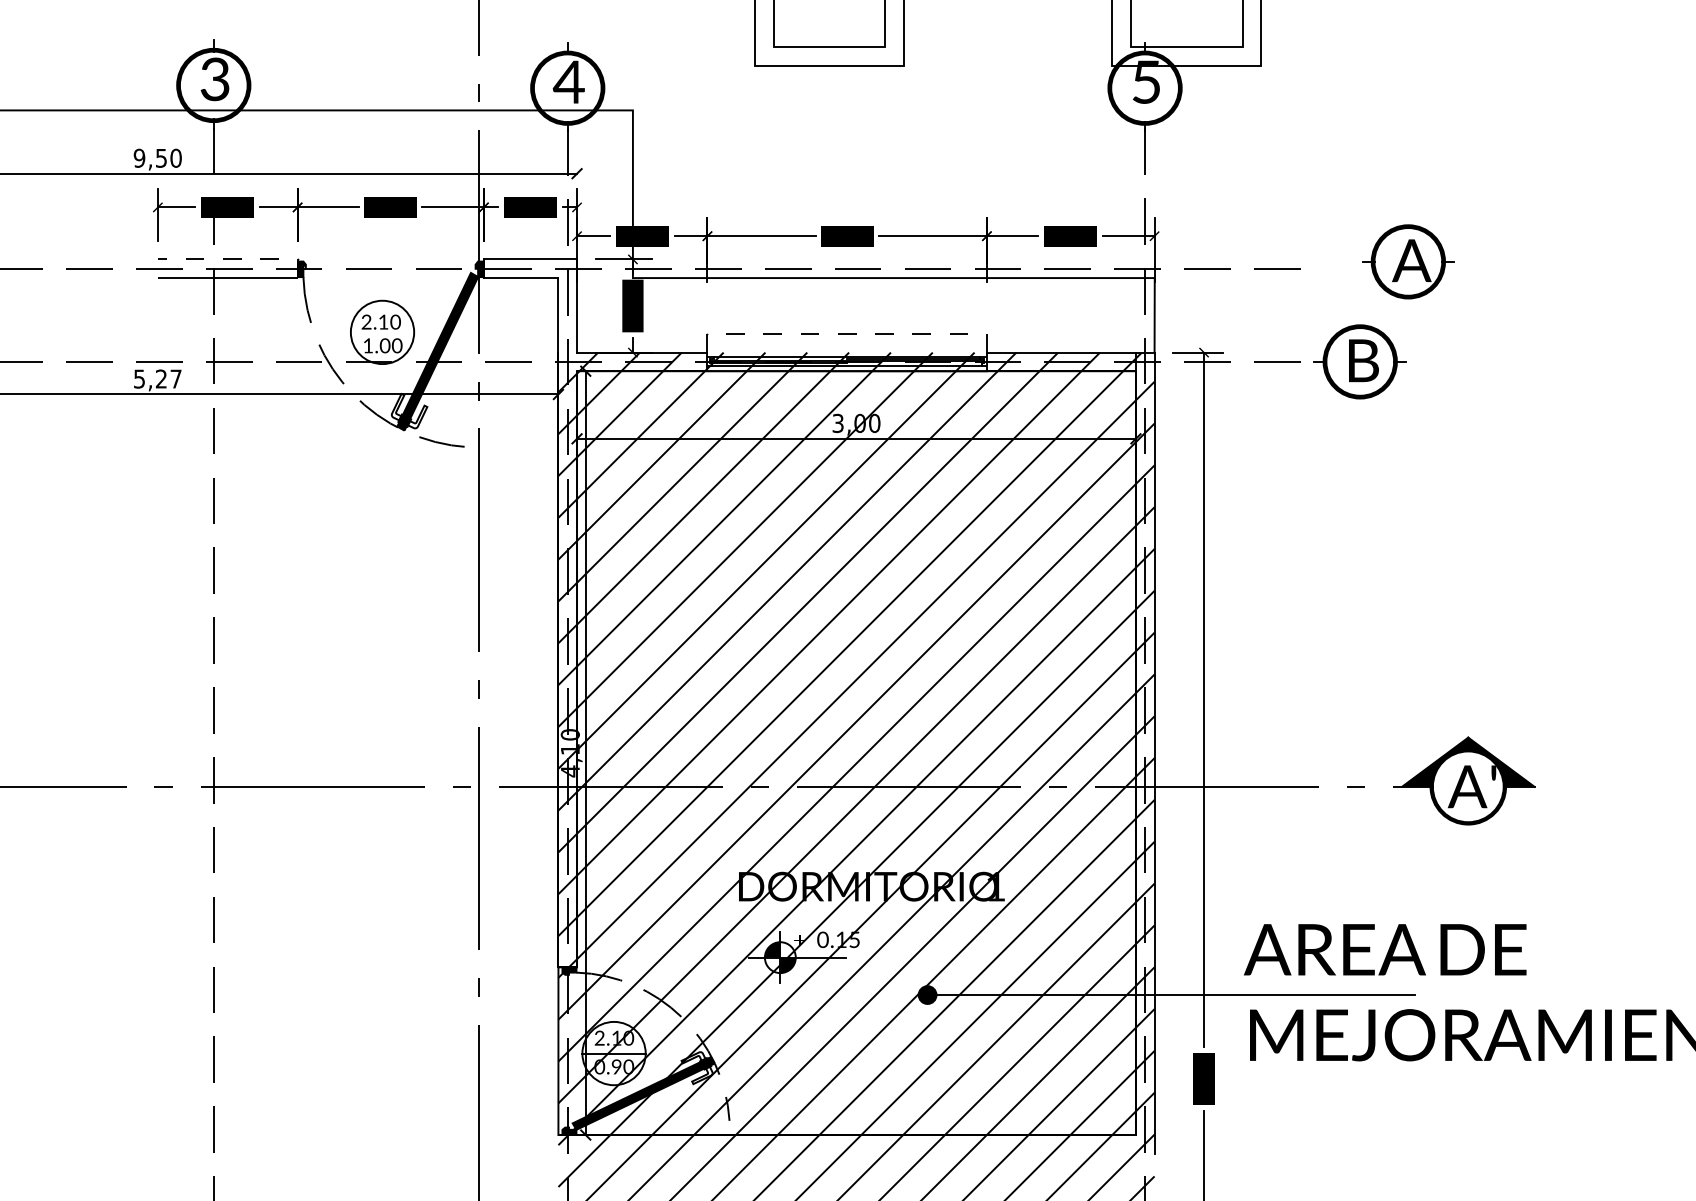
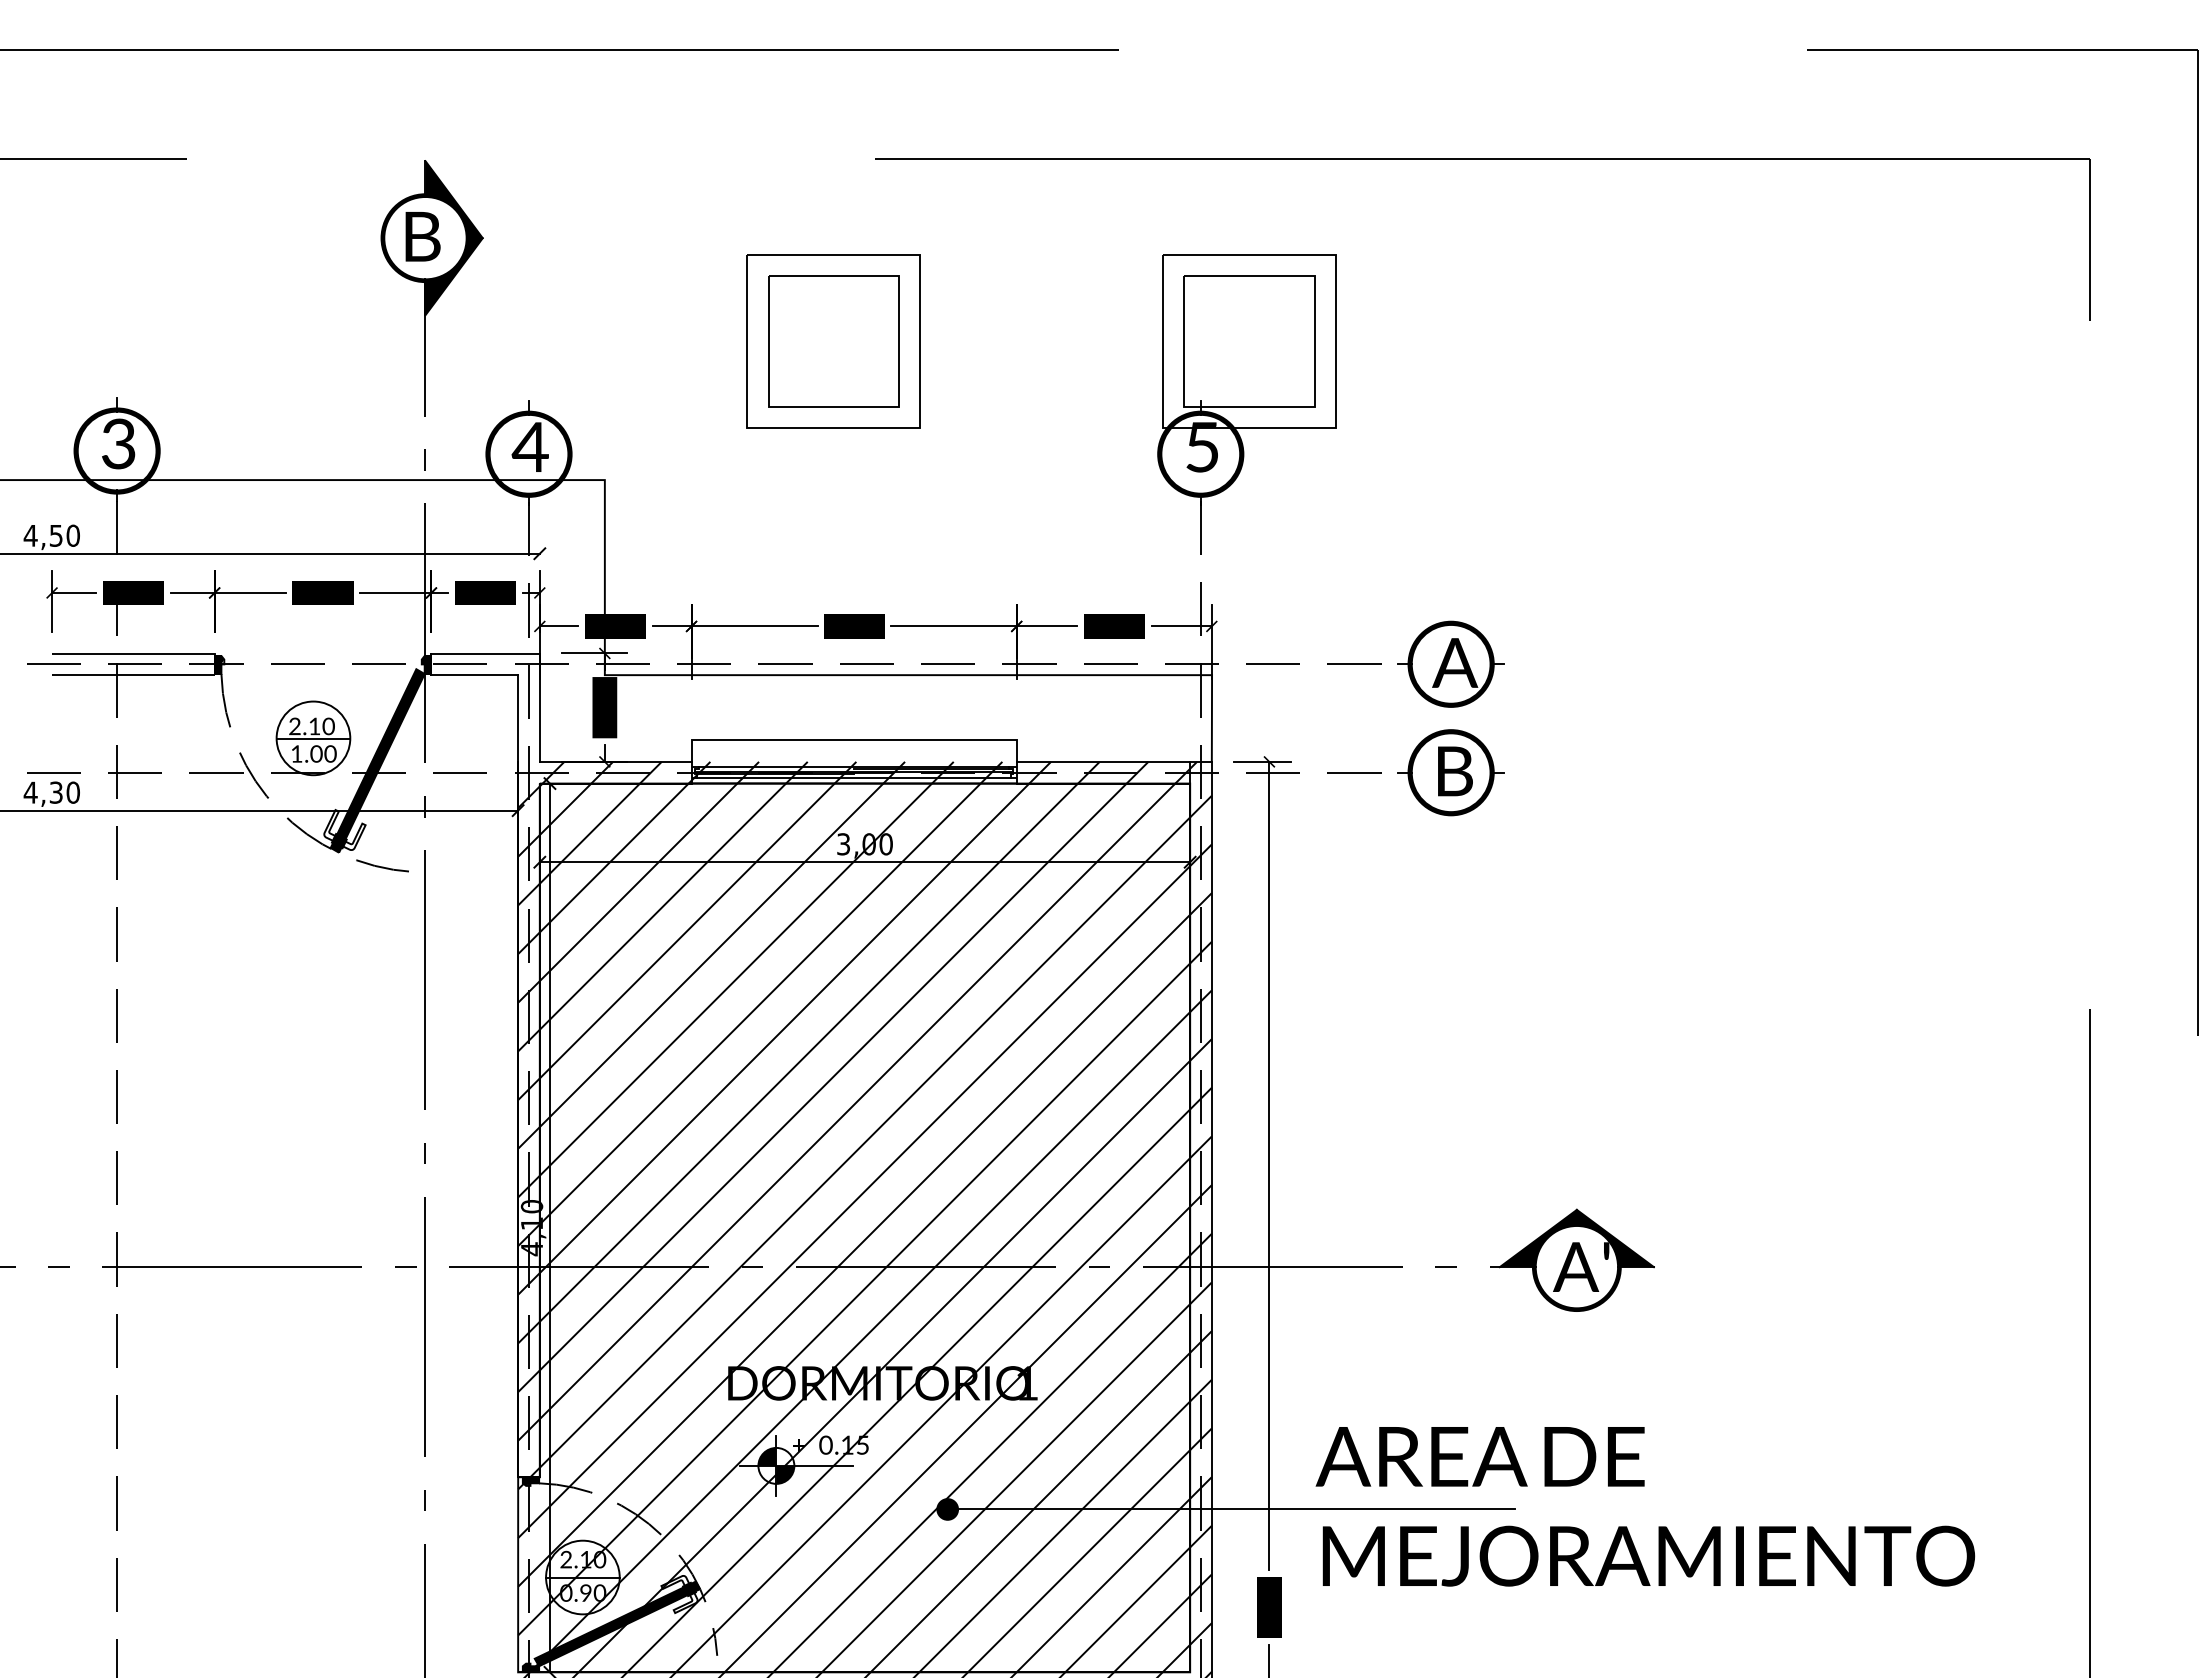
text: (139, 158) -> (30, 535), 9,50 -> 4,50
line: (237, 259) -> (144, 653), dashed -> solid
part: (1407, 261) -> (1450, 663), moved
line: (382, 333) -> (313, 739), added
line: (847, 334) -> (854, 740), dashed -> solid
text: (157, 378) -> (51, 792), 5,27 -> 4,30

